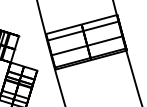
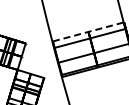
line: (81, 24) -> (88, 31), solid -> dashed

